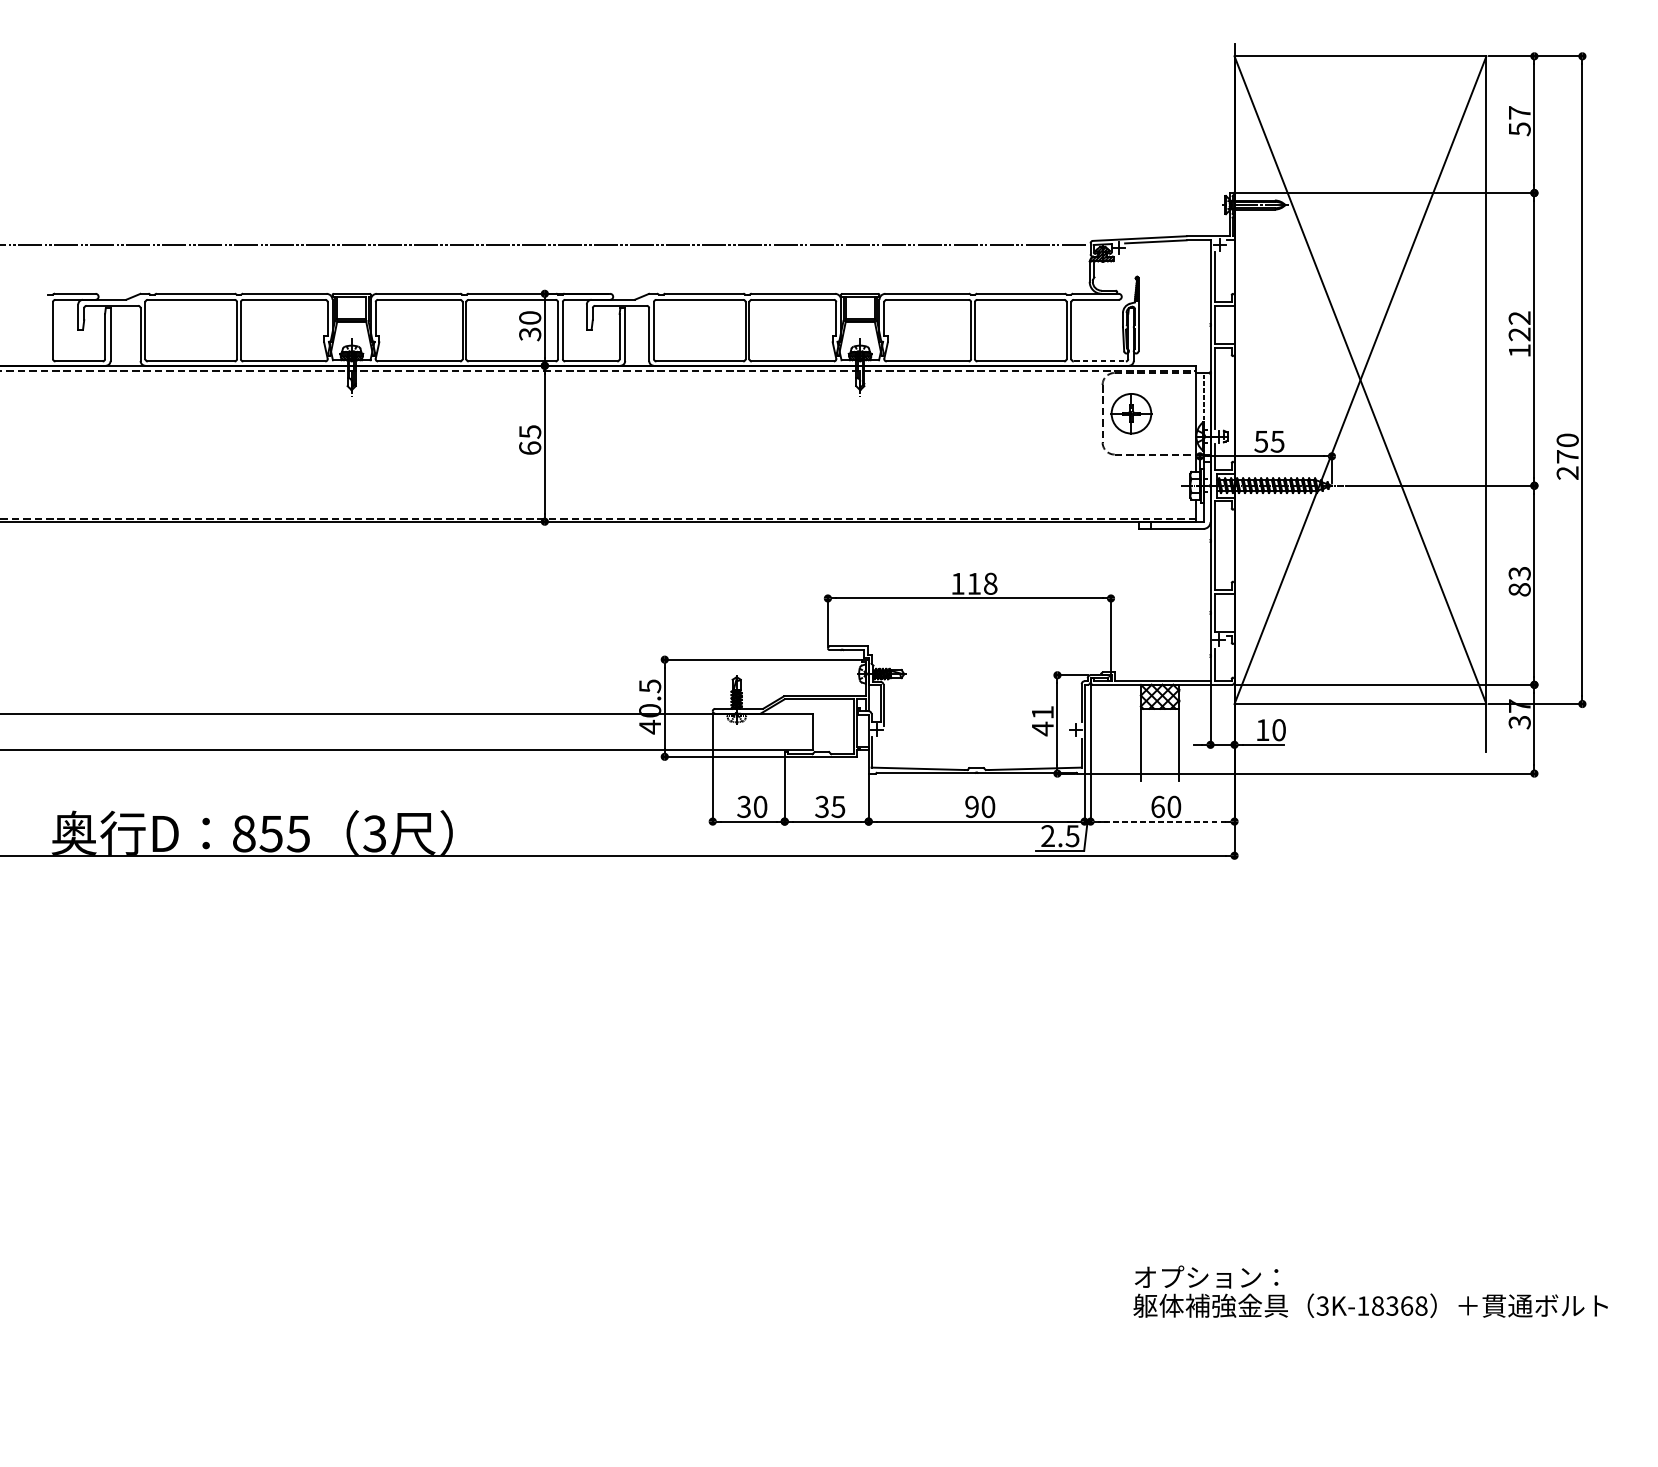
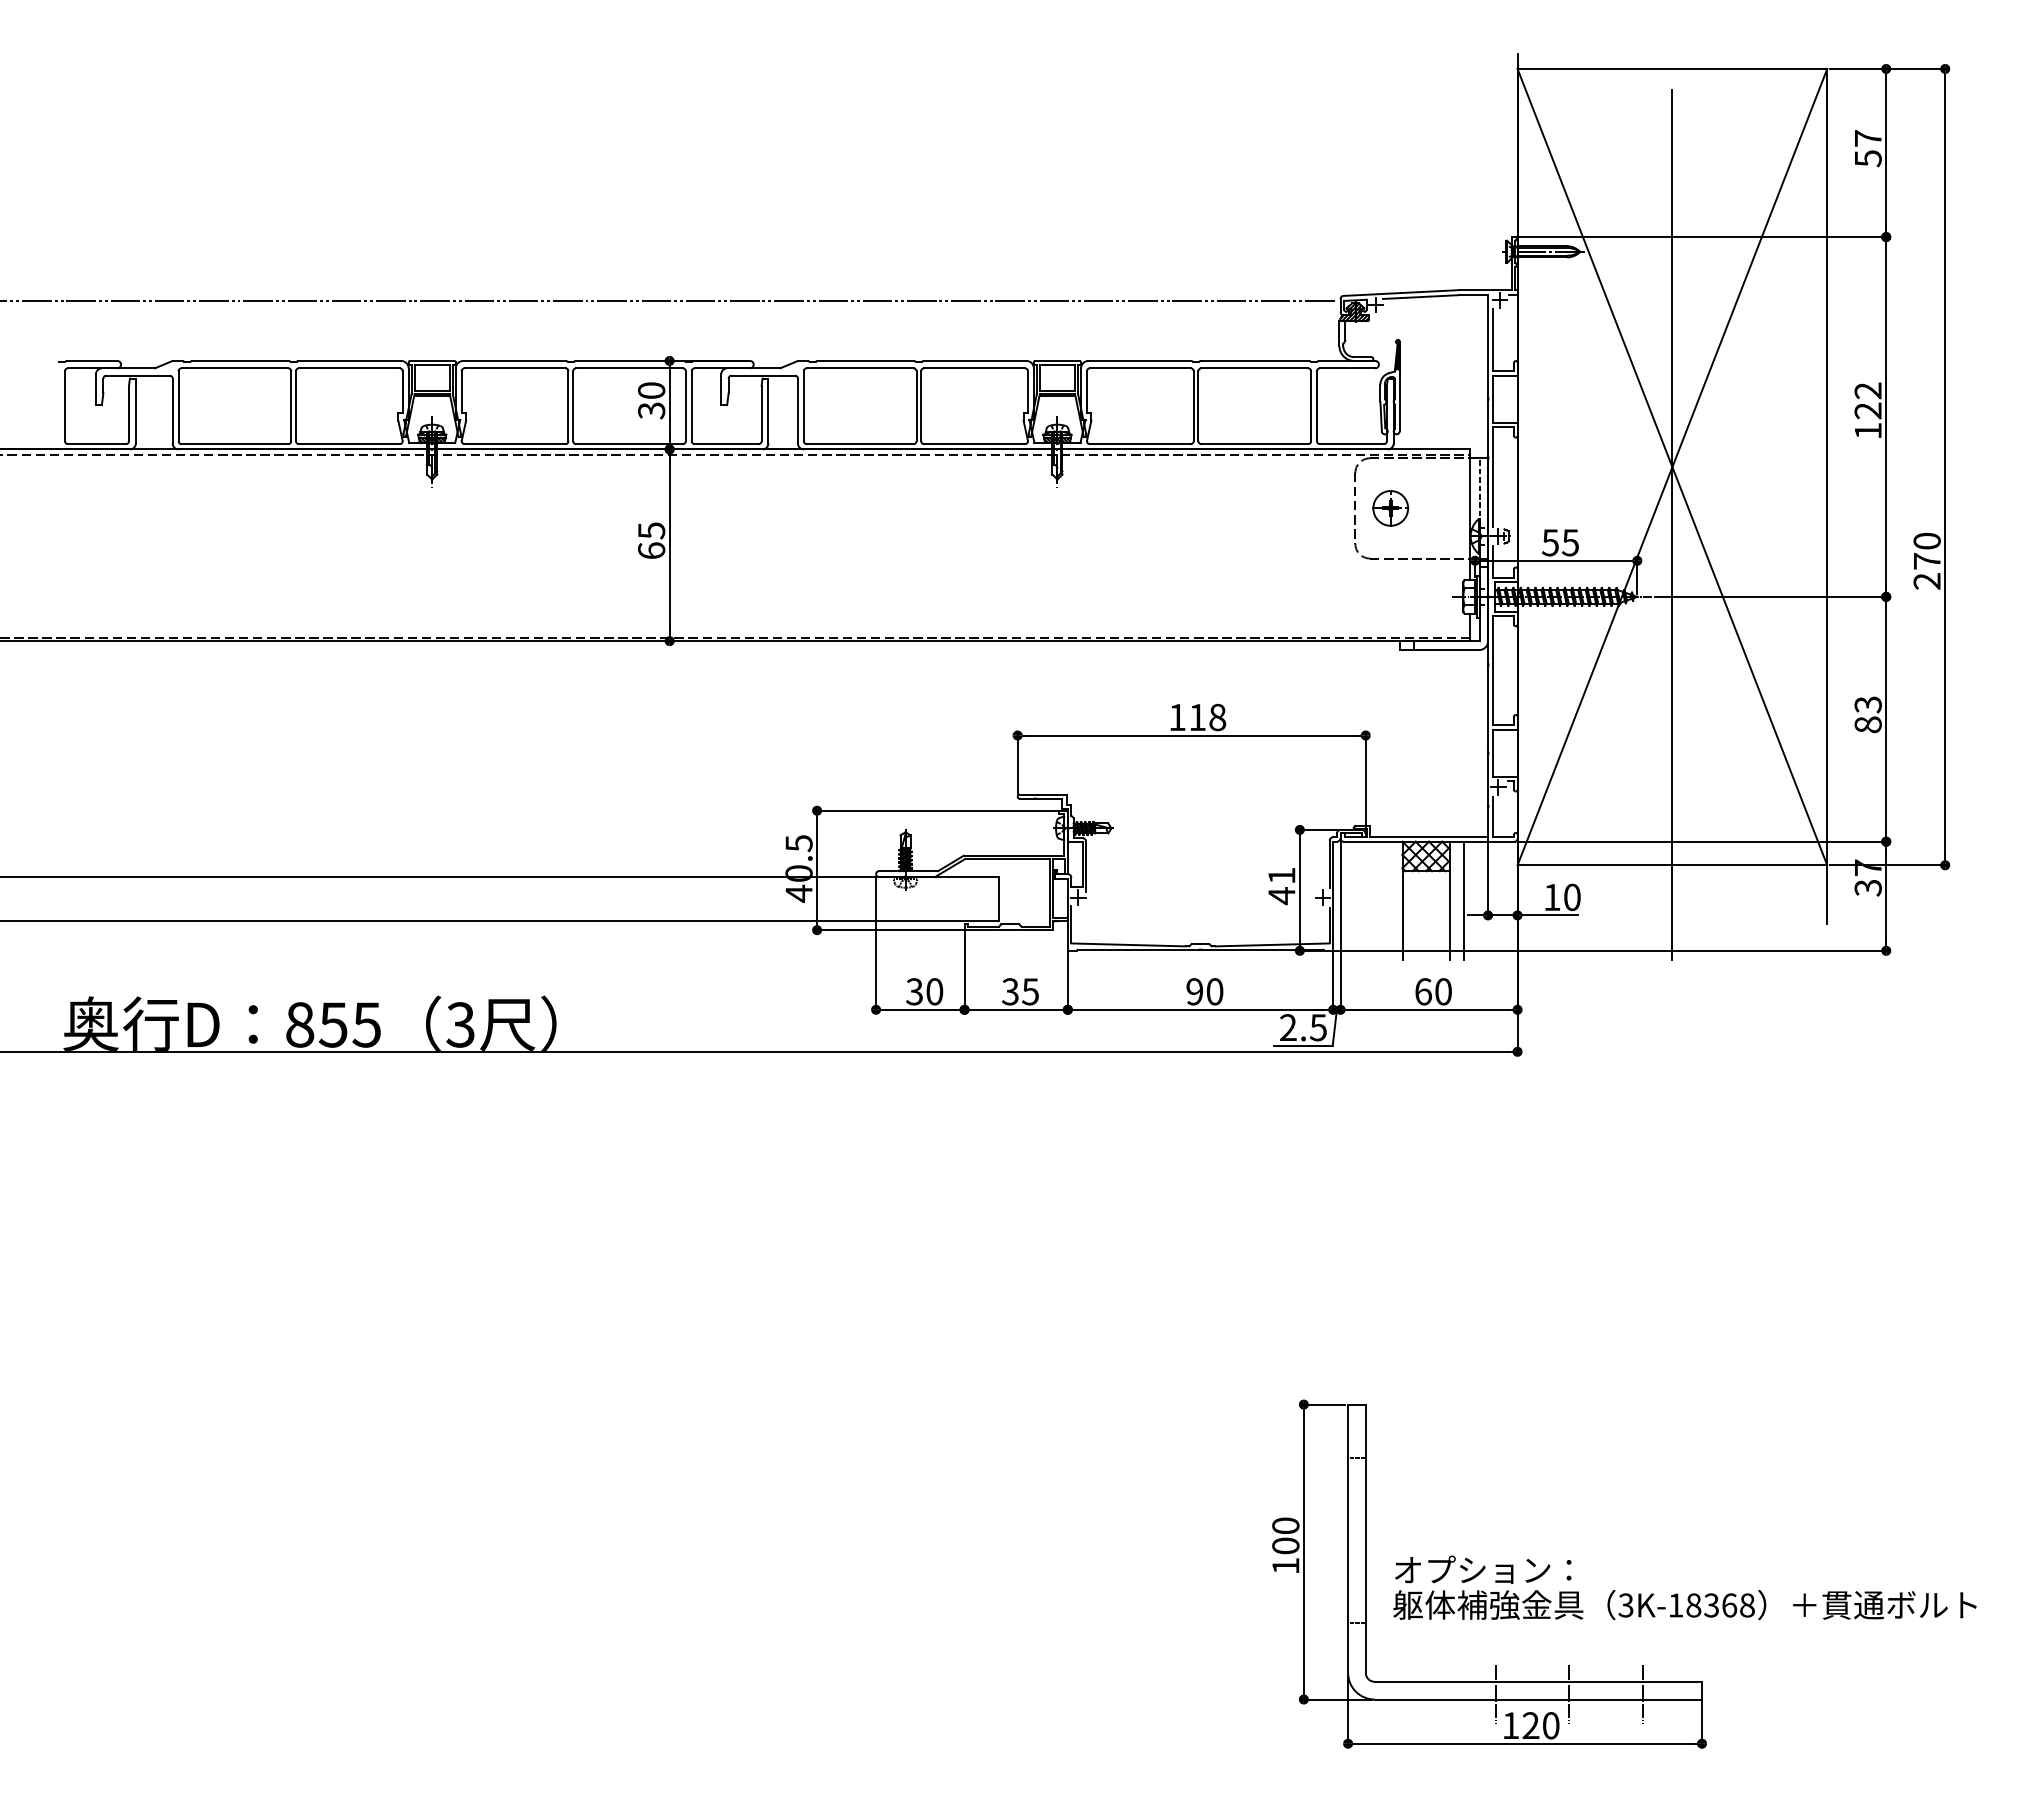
line: (1100, 361) -> (1352, 444), dashed -> solid
part: (1131, 413) -> (1390, 508), size x0.71
line: (1360, 426) -> (1672, 524), added
line: (1191, 732) -> (1464, 900), added
line: (1162, 821) -> (1428, 1009), dashed -> solid
part: (1216, 1354) -> (1495, 1665), added

